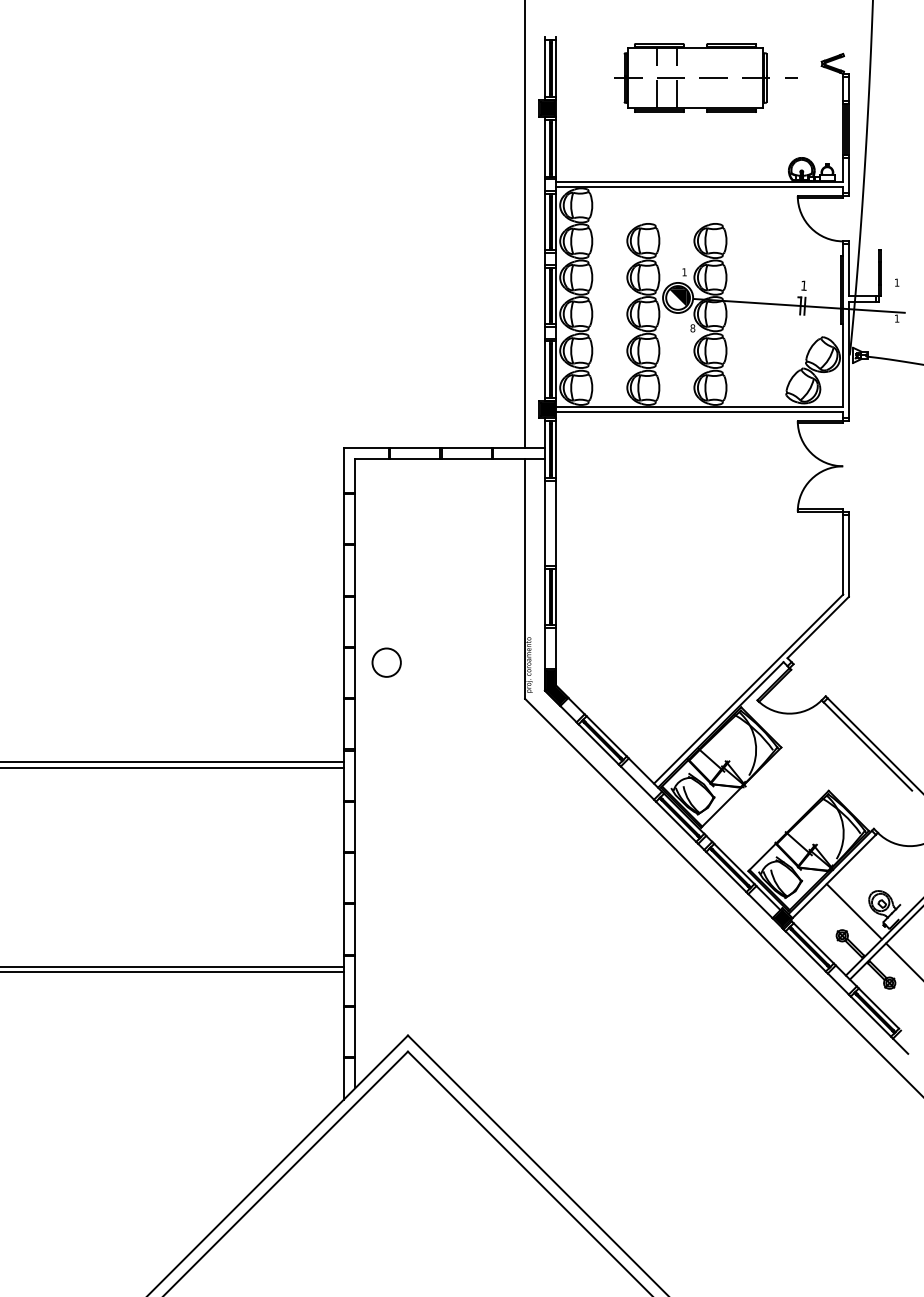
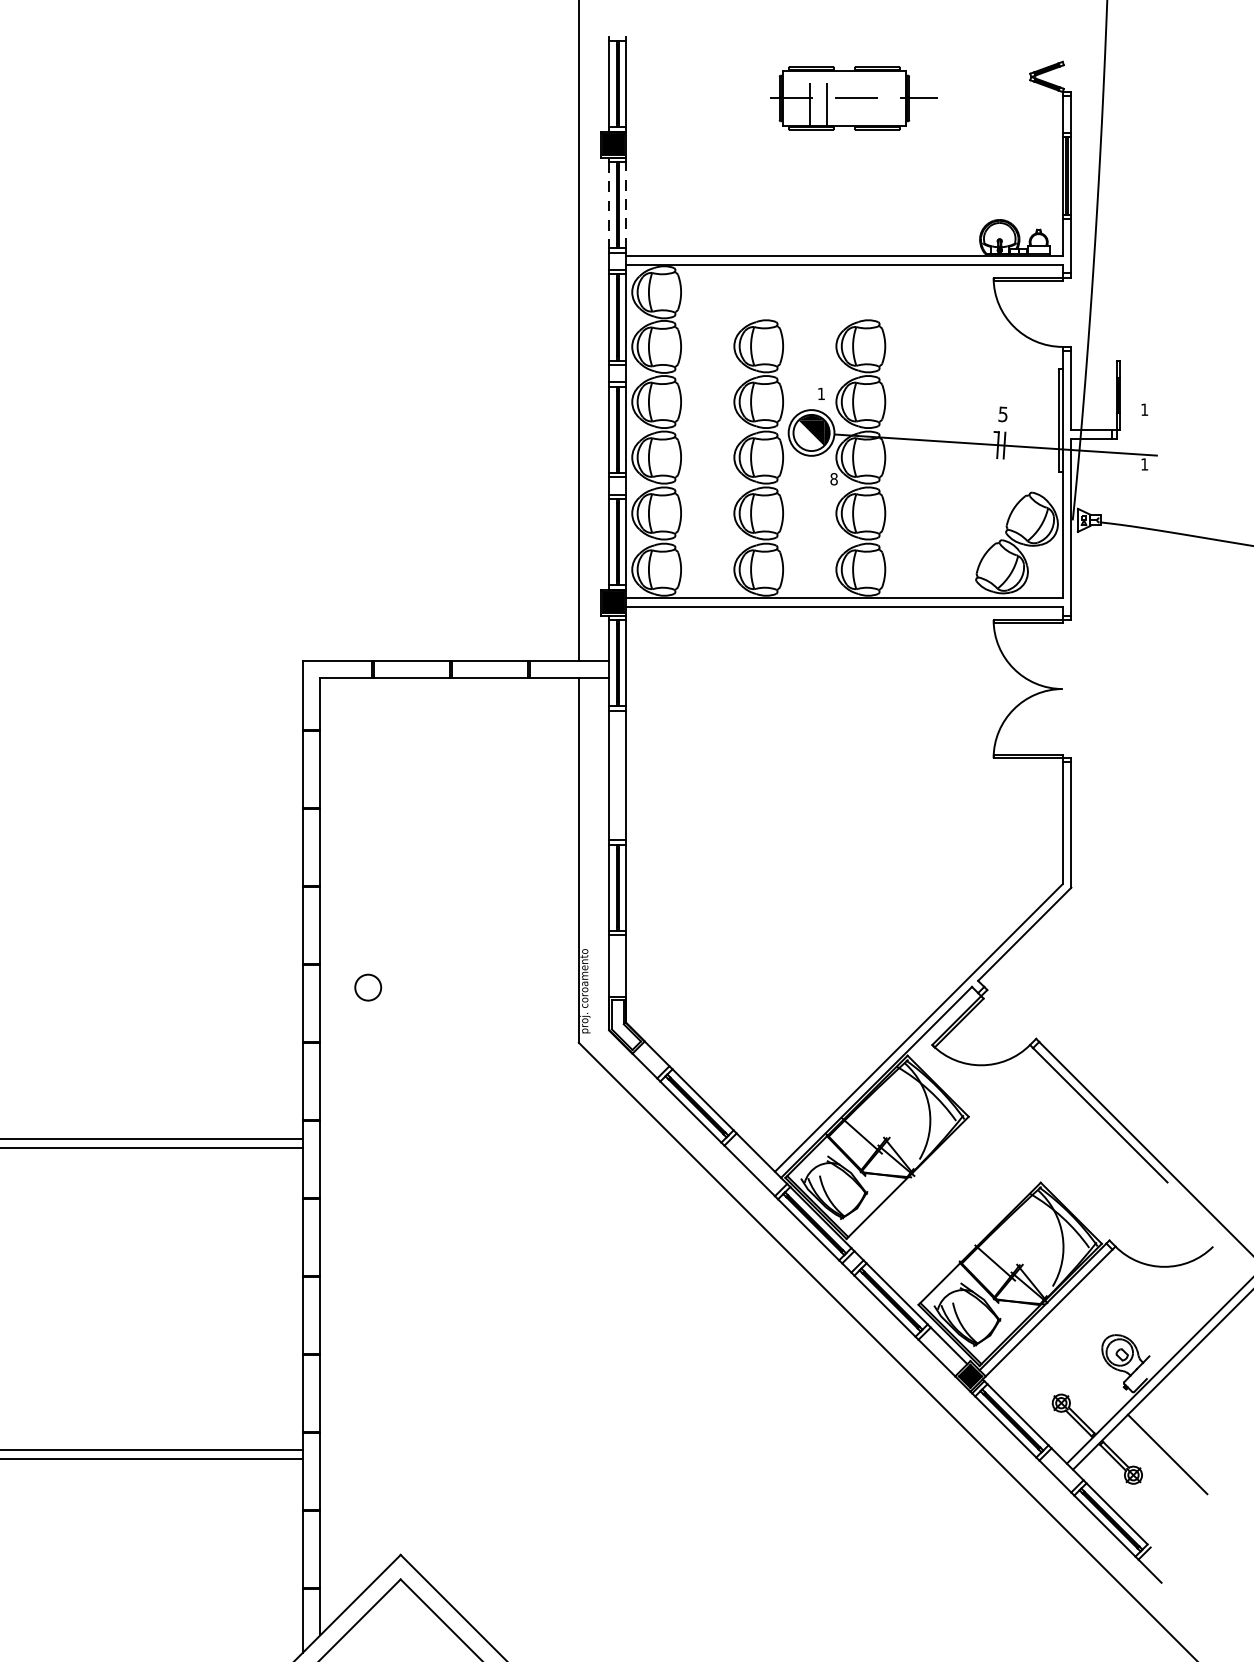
part: (705, 77) -> (853, 97), size x0.6
line: (556, 147) -> (626, 204), solid -> dashed
line: (545, 148) -> (609, 205), solid -> dashed
text: (803, 285) -> (1002, 414), 1 -> 5
circle: (386, 662) -> (368, 987), size x0.6
fill: (555, 686) -> (625, 1023), removed
line: (854, 911) -> (1079, 1366), removed

